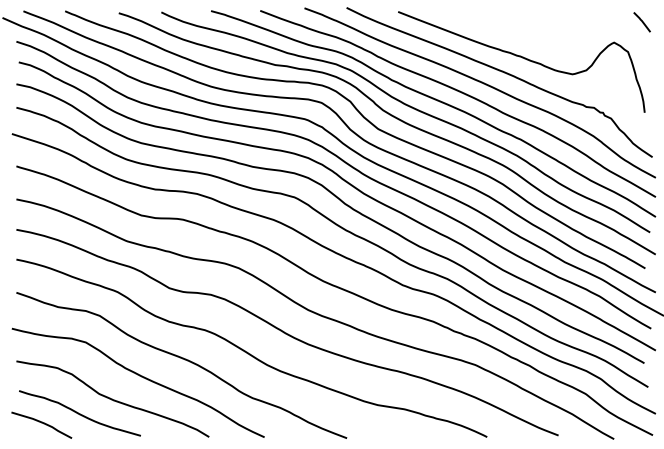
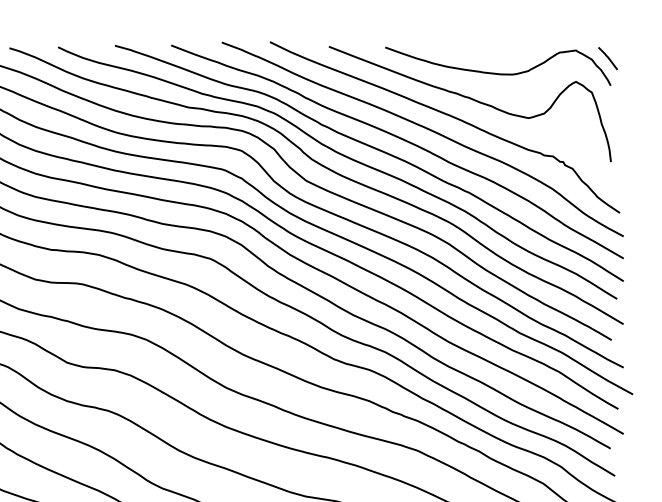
curve: (545, 34) -> (497, 72), added

